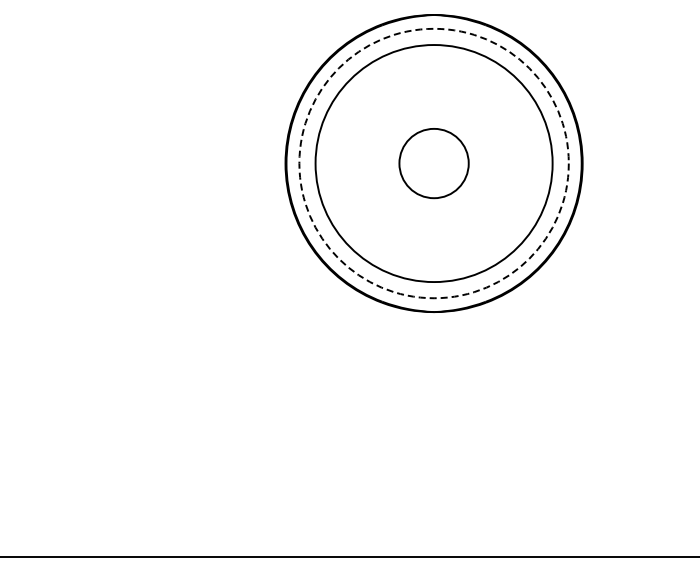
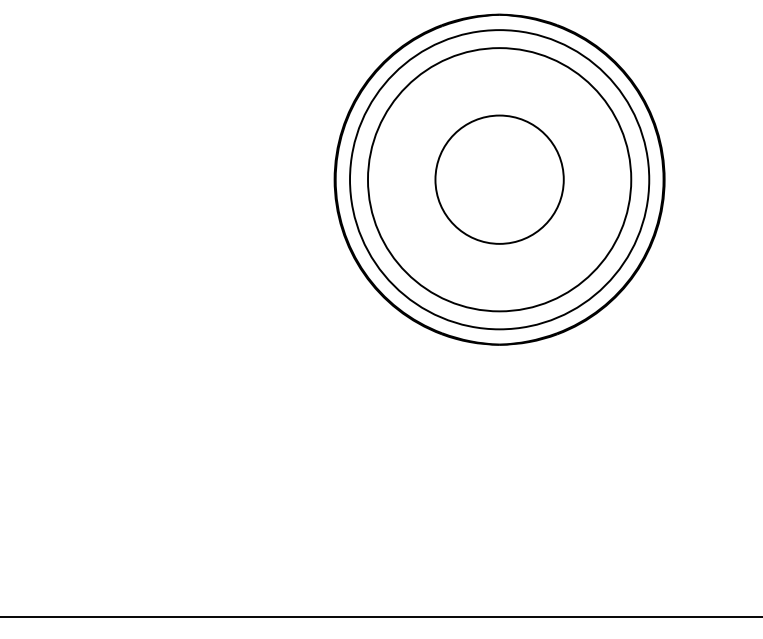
circle: (433, 163) -> (498, 179), dashed -> solid
circle: (433, 163) -> (498, 179), size x1.67

